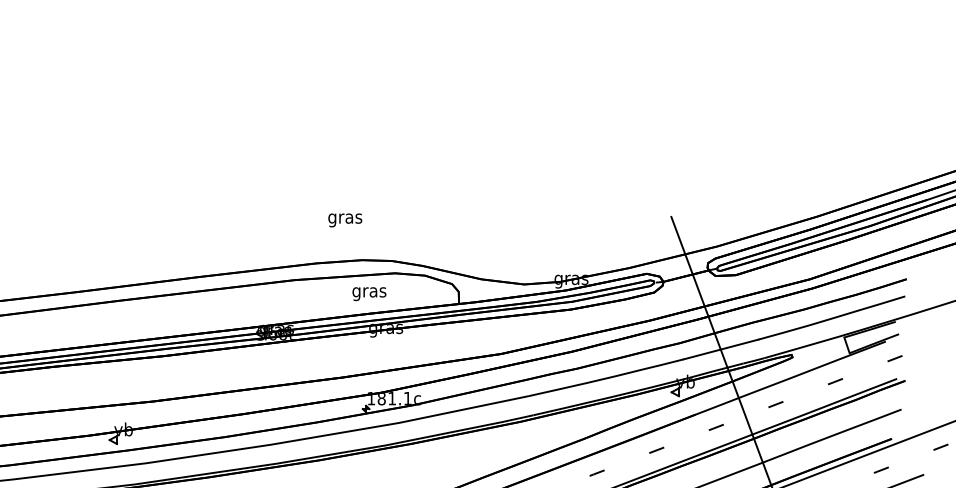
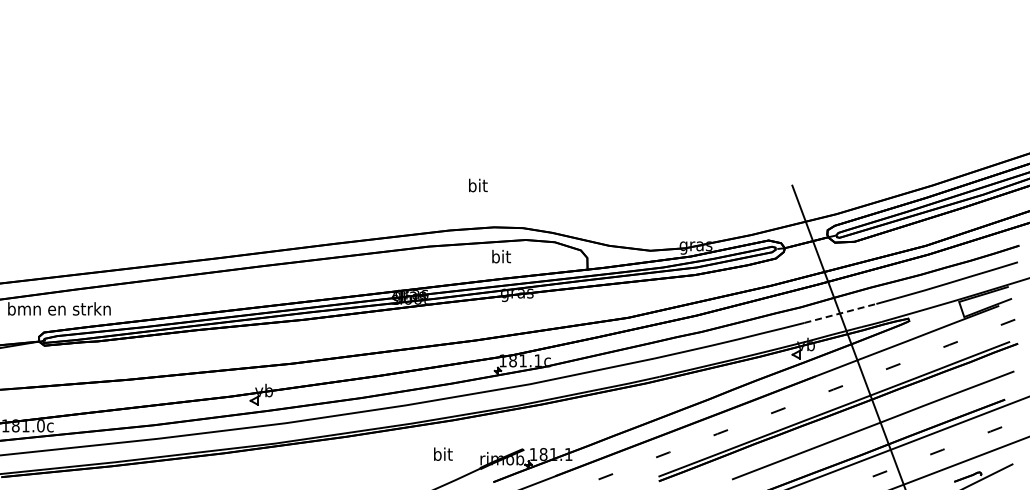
text: (344, 217) -> (477, 186), gras -> bit
text: (368, 291) -> (500, 257), gras -> bit
line: (721, 349) -> (840, 313), solid -> dashed

